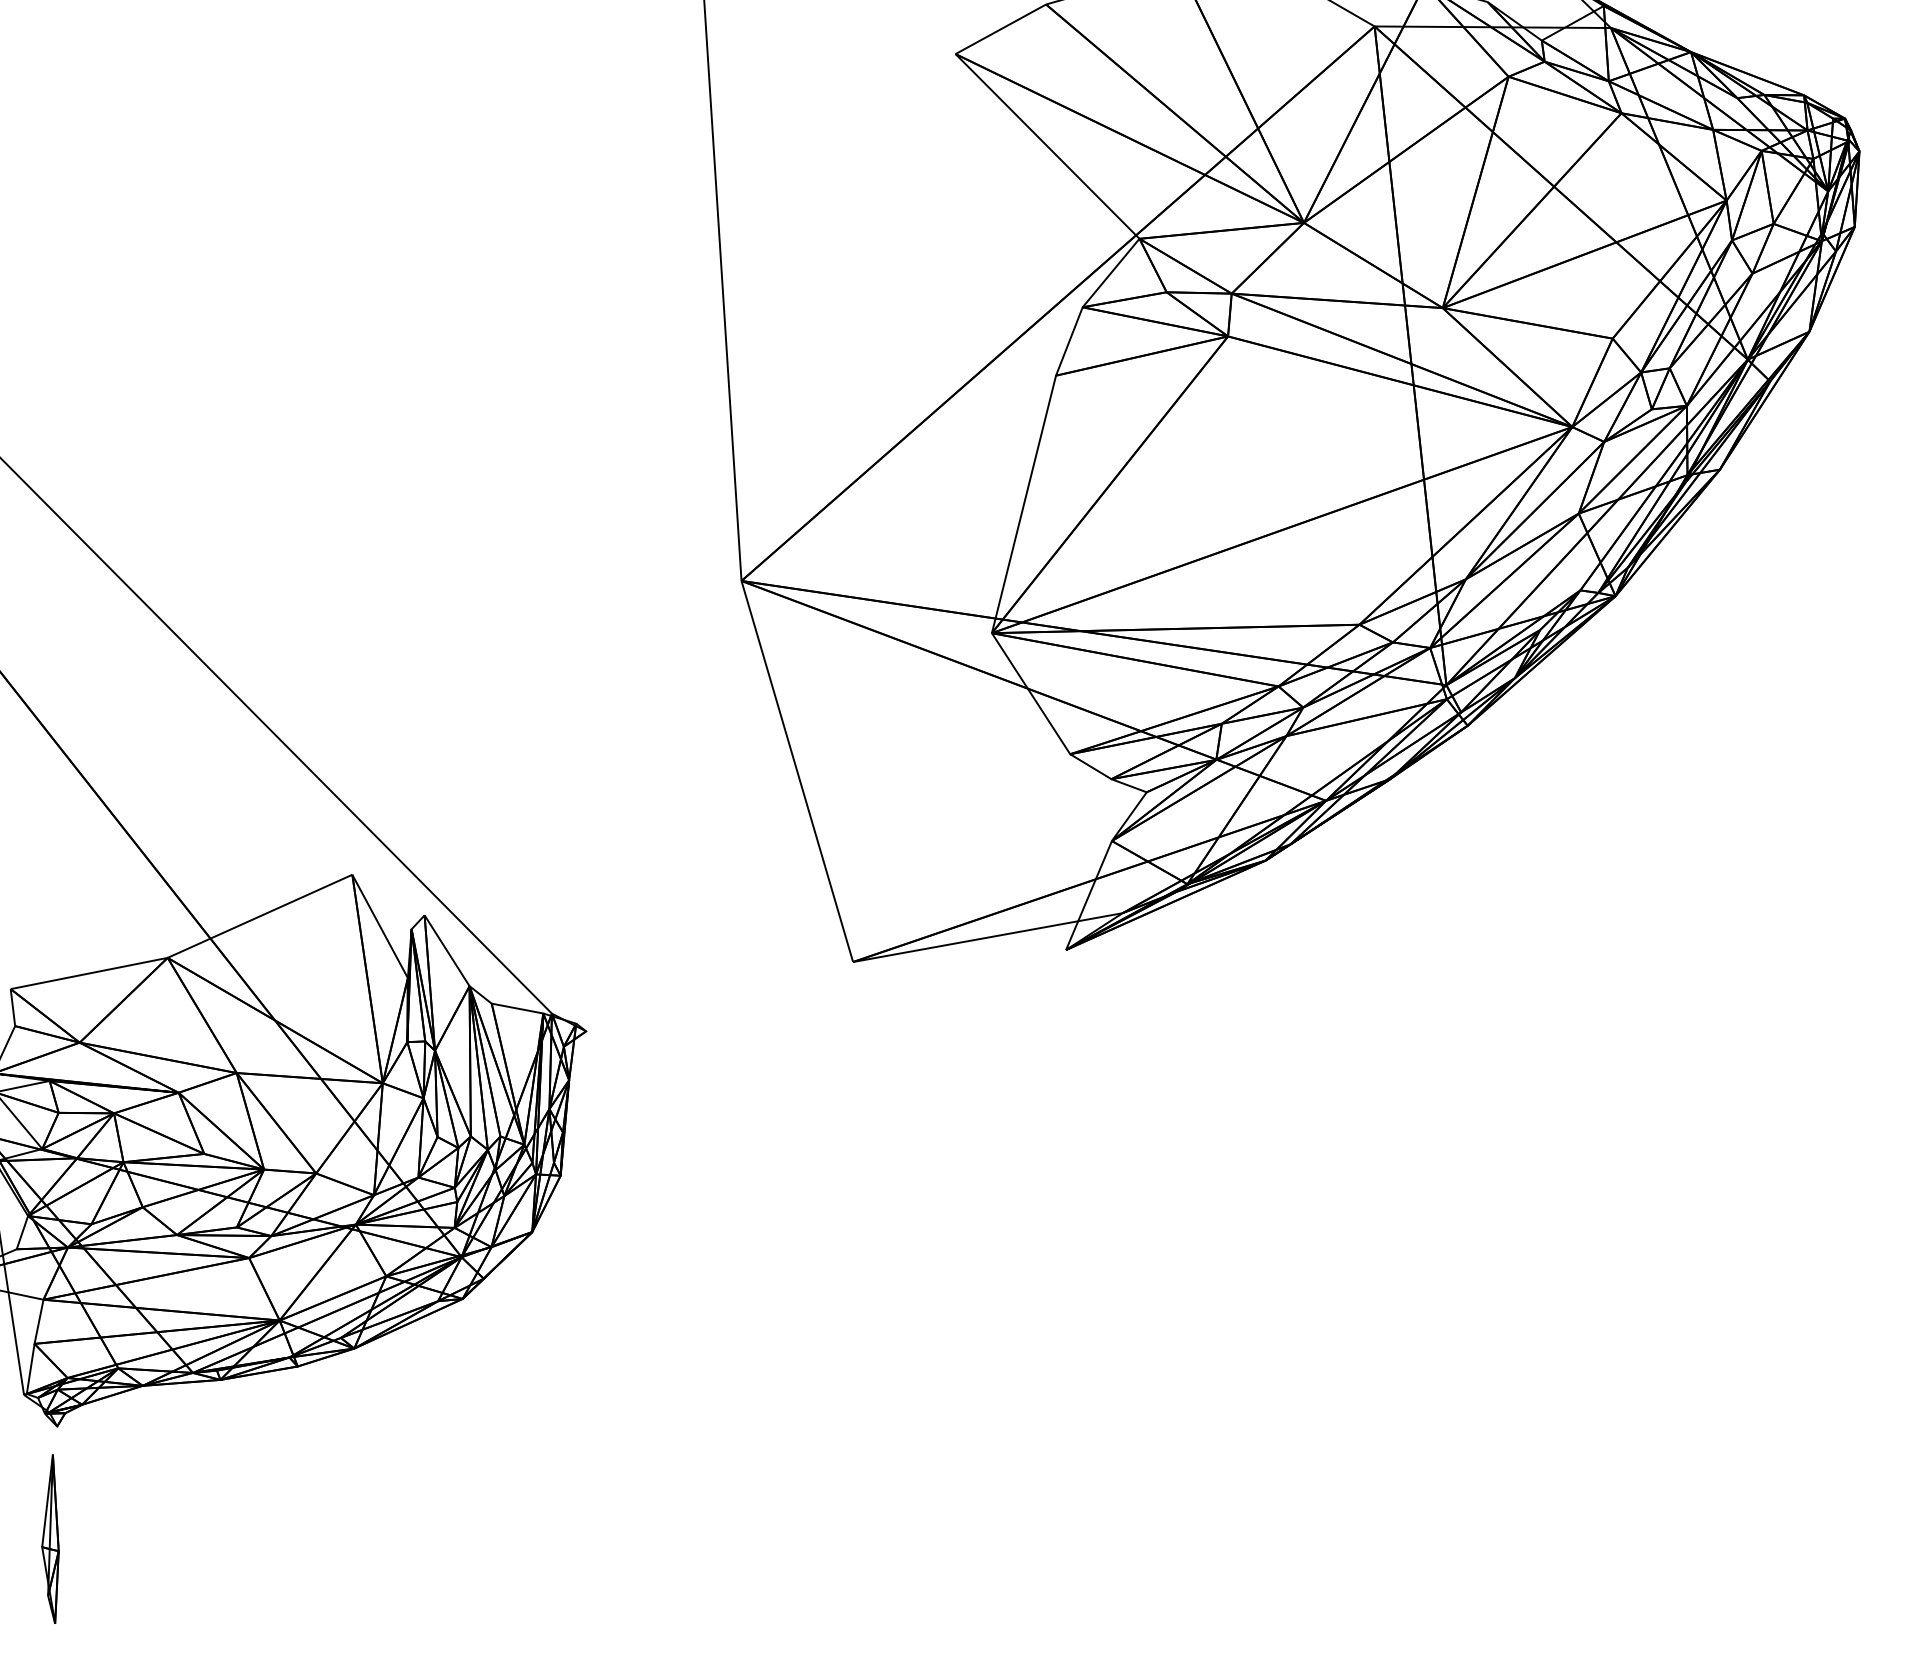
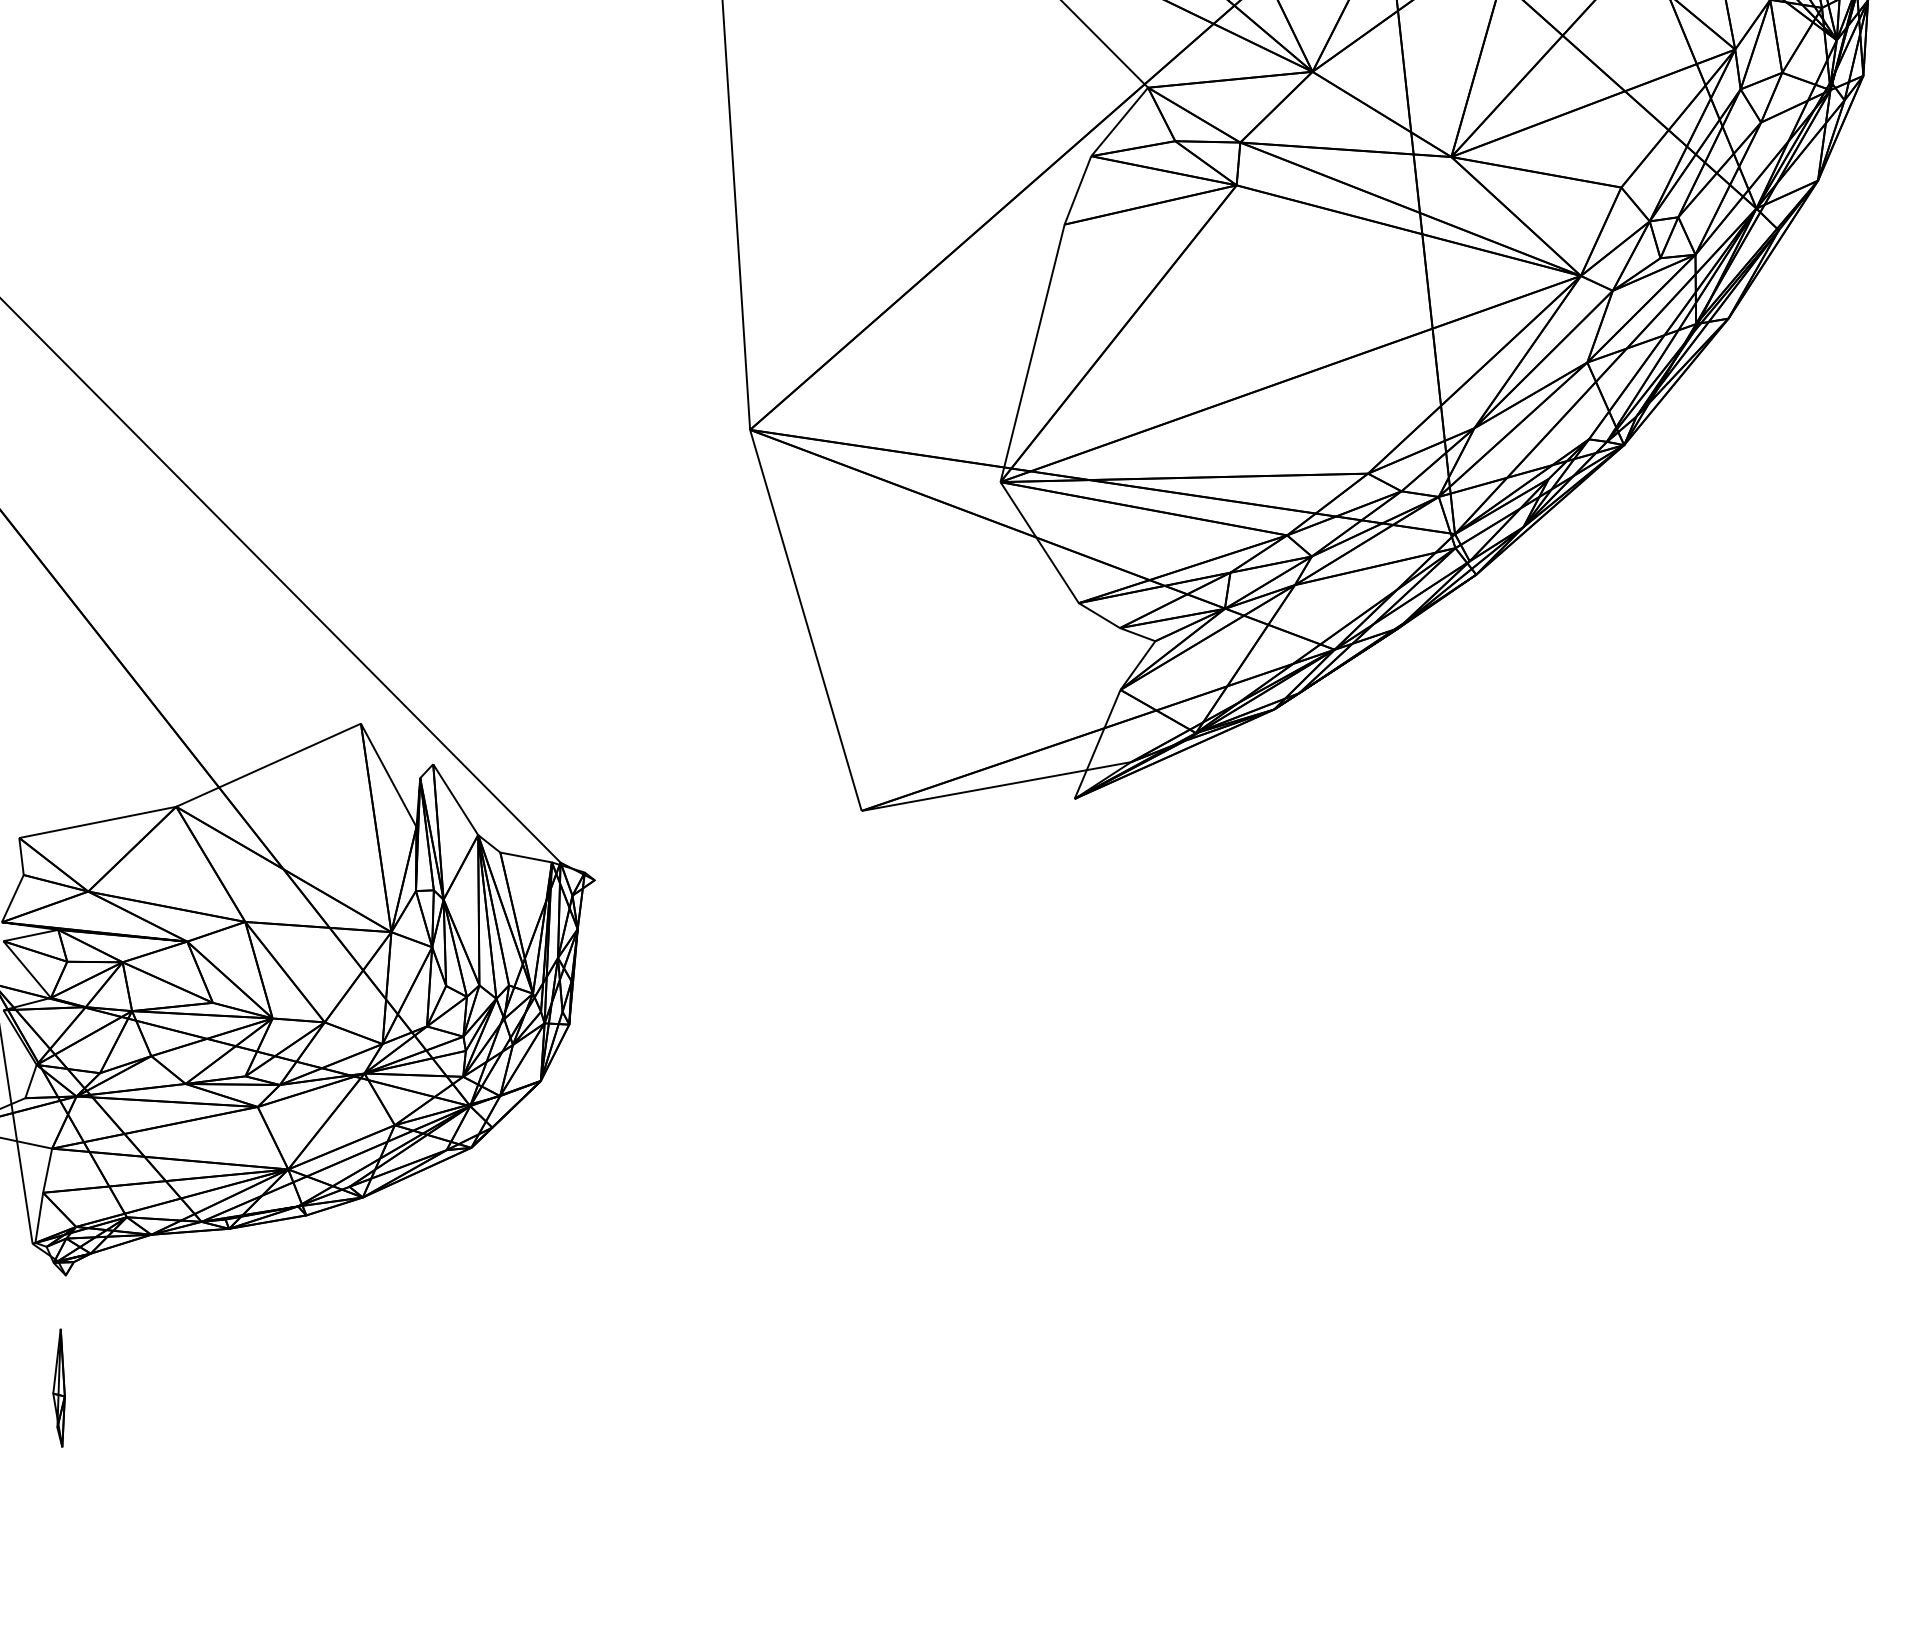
part: (50, 1538) -> (59, 1387), size x0.7

